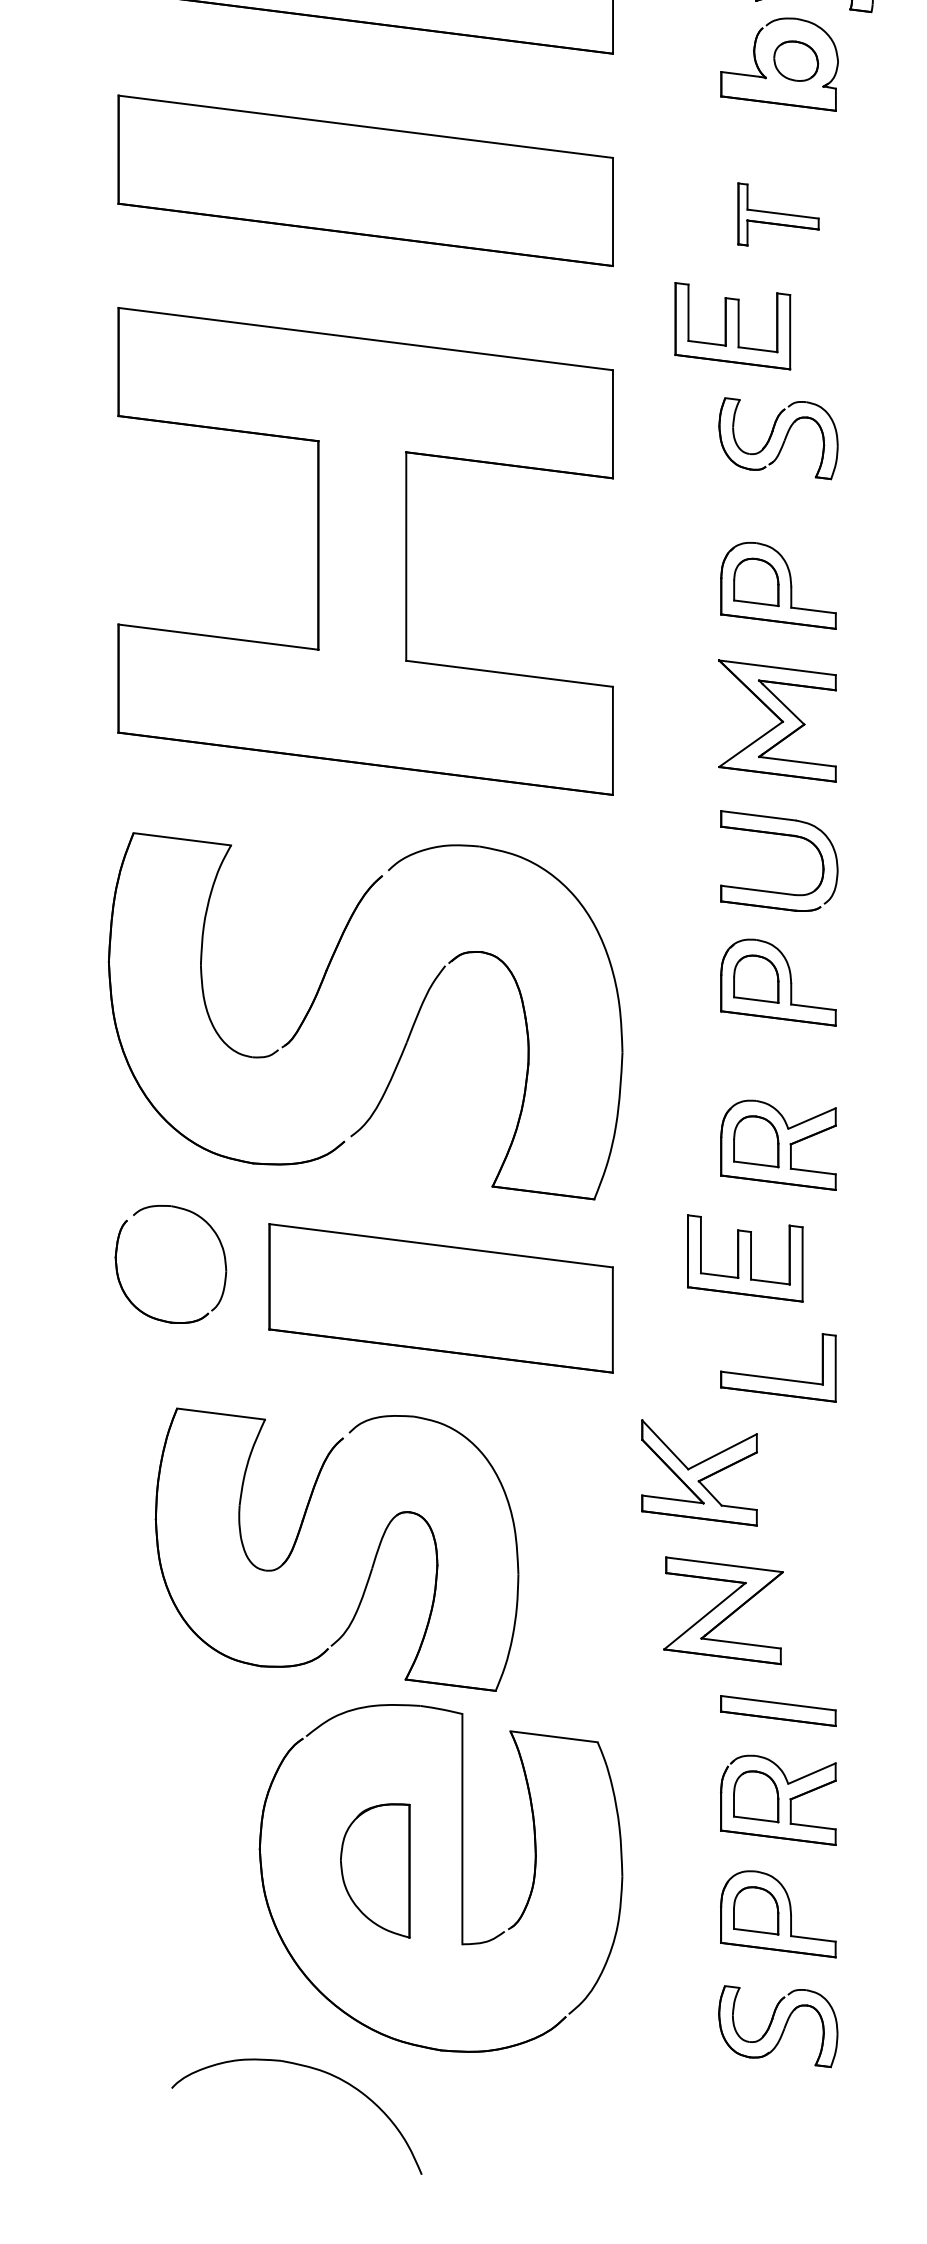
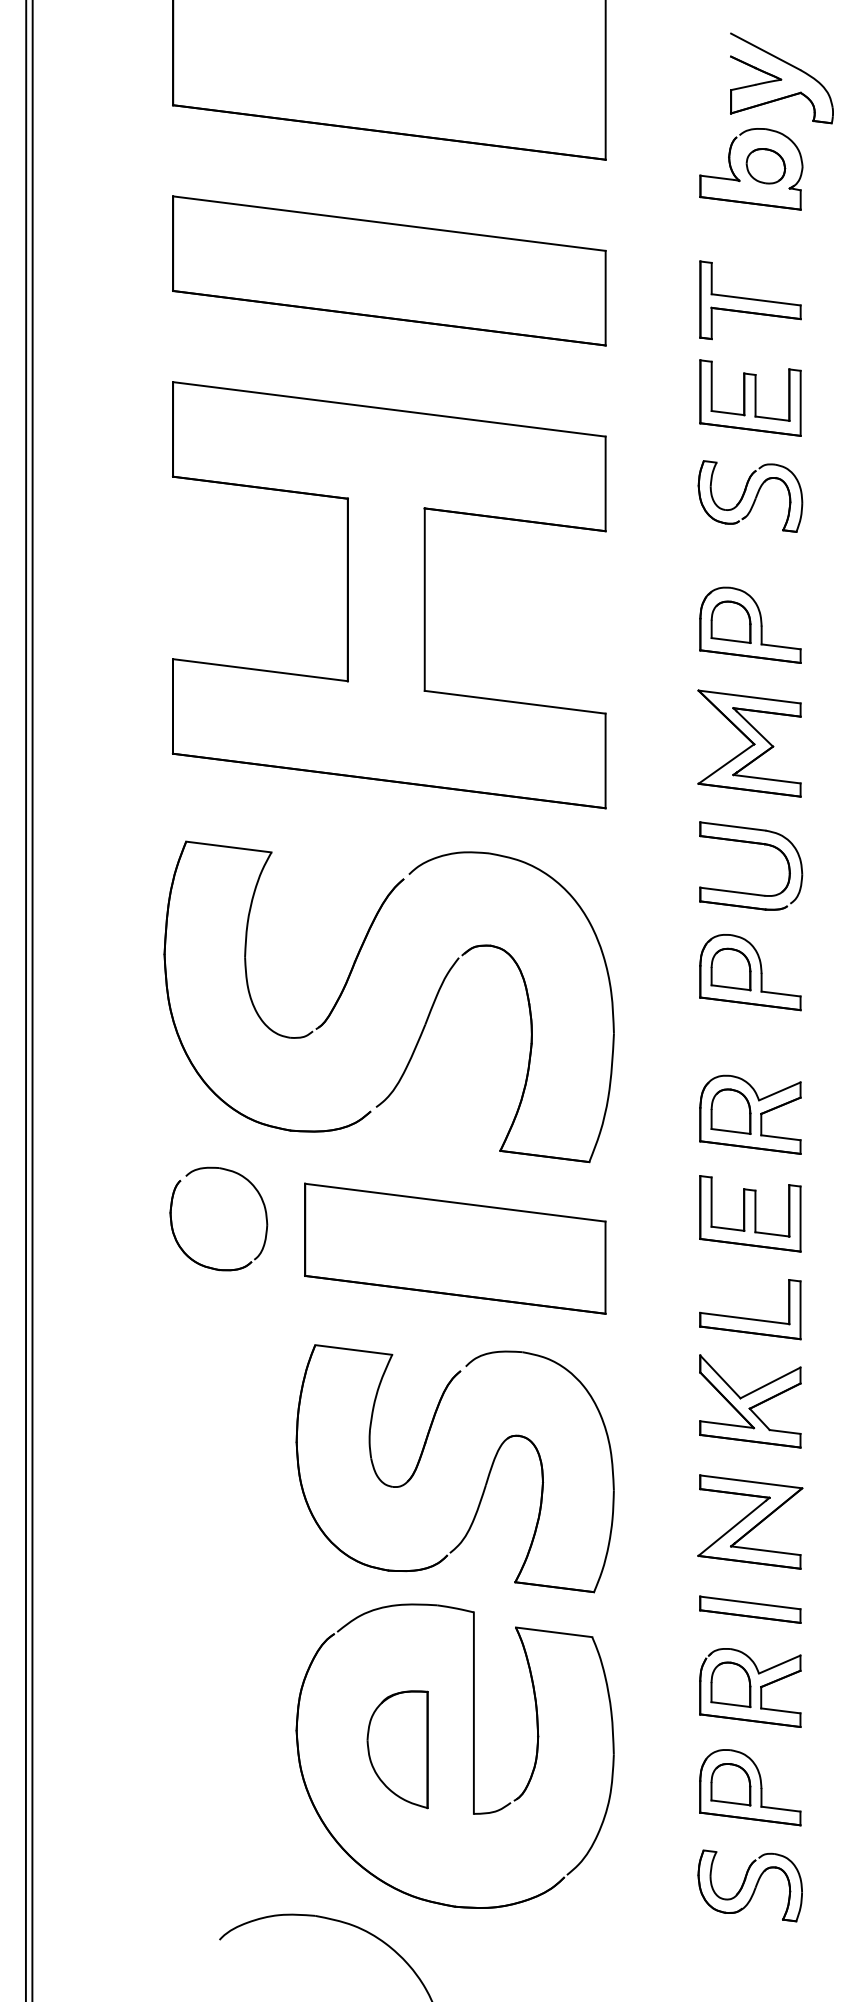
part: (778, 214) -> (750, 300), size x1.43
part: (732, 325) -> (750, 397), moved
part: (745, 1258) -> (750, 1213), moved
part: (699, 1472) -> (750, 1401), moved
part: (372, 1562) -> (486, 1479), moved
part: (723, 1610) -> (750, 1521), moved

